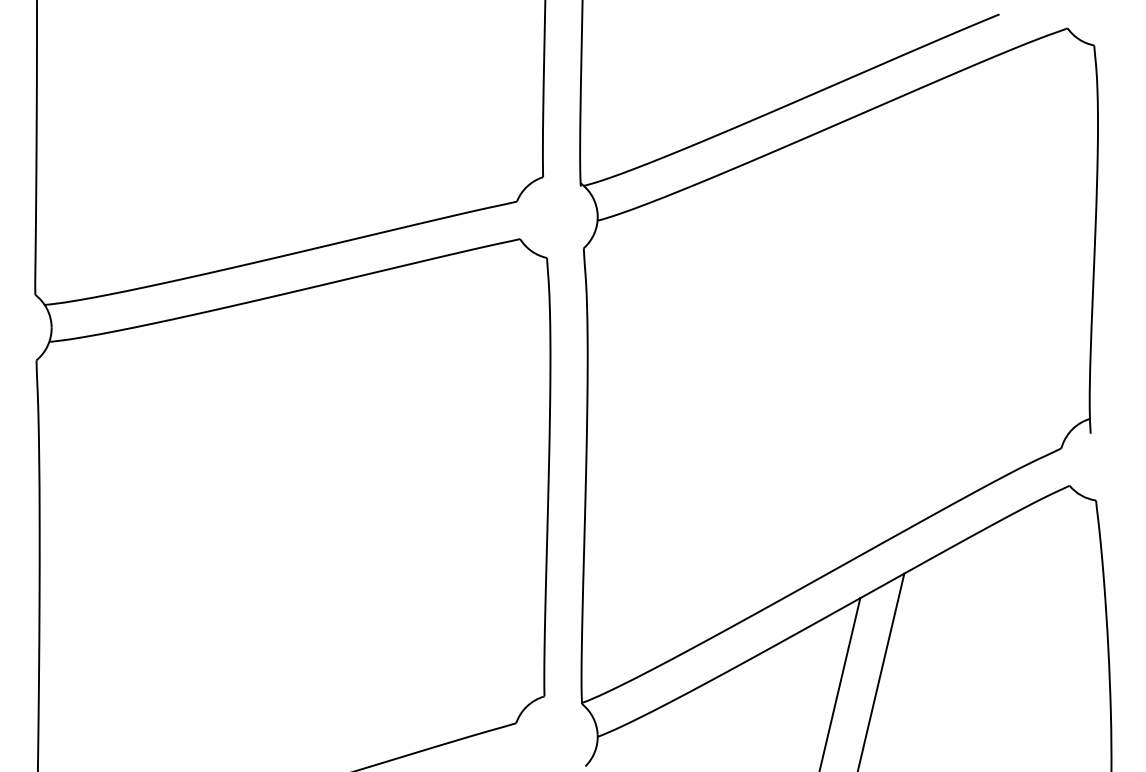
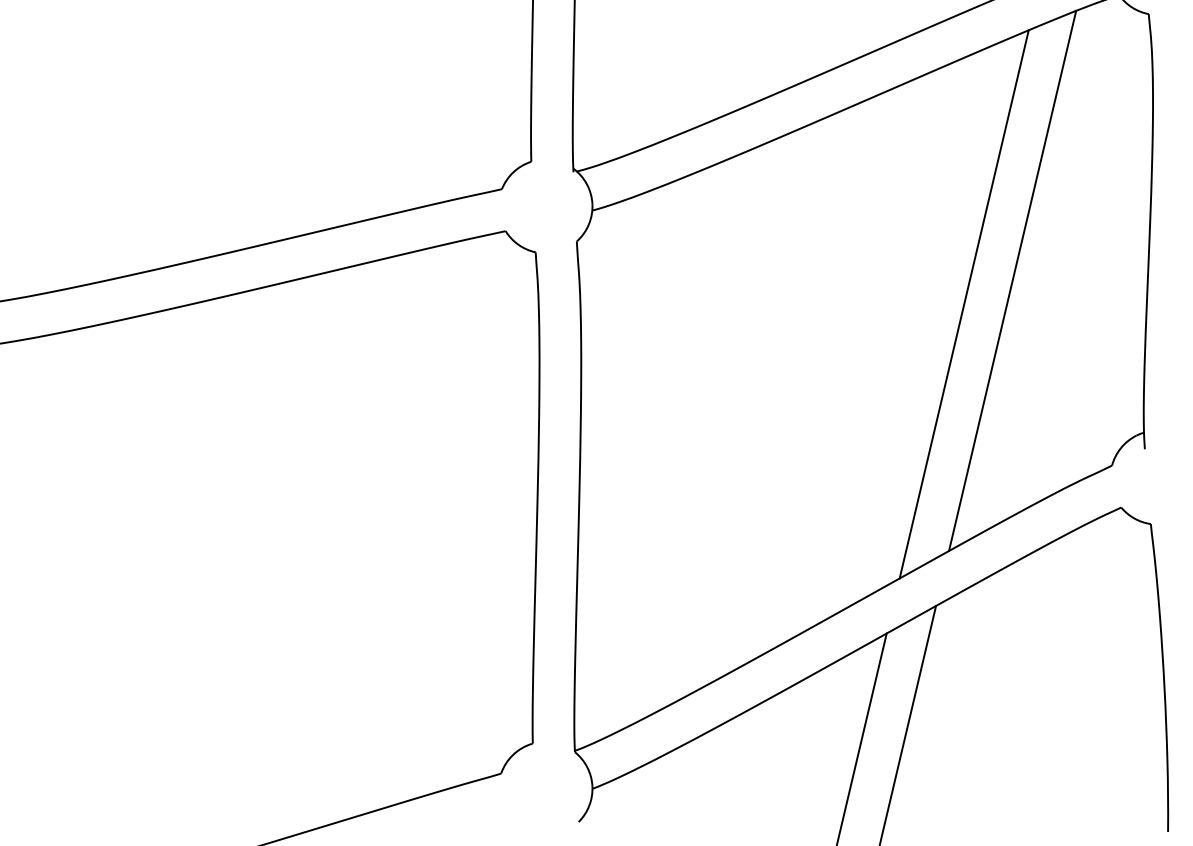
line: (972, 283) -> (1012, 280), added
line: (929, 304) -> (964, 304), added

